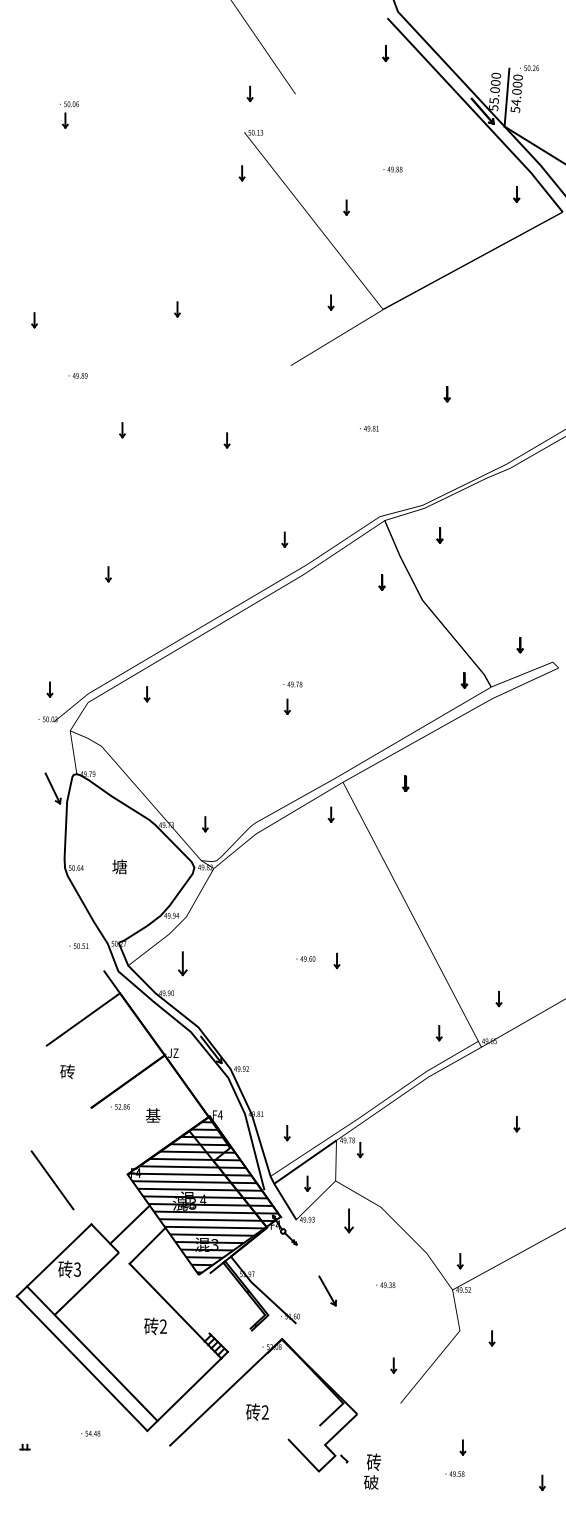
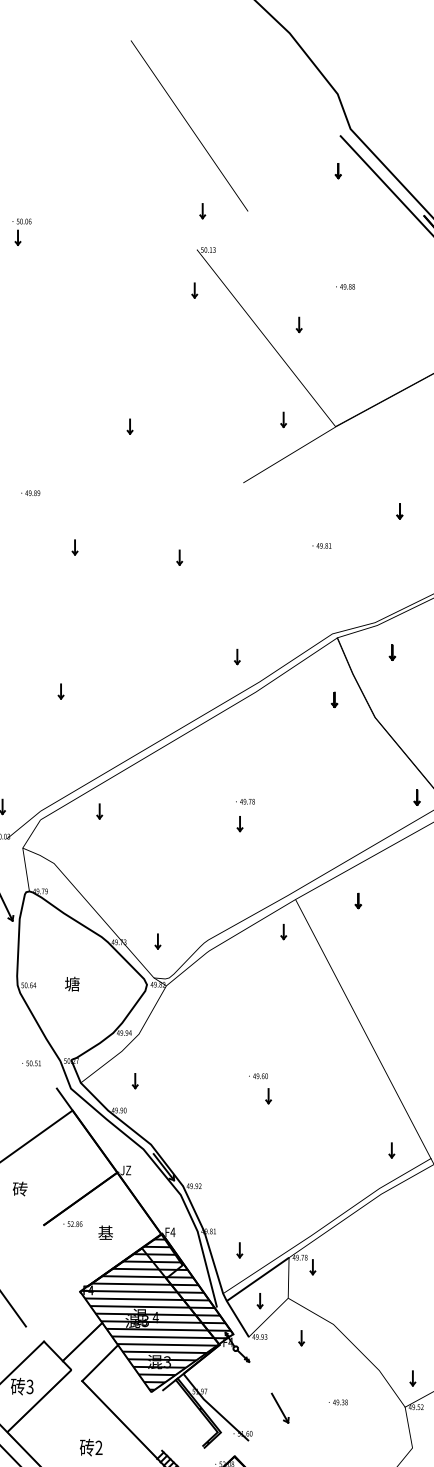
part: (336, 960) -> (268, 1095), moved
part: (182, 963) -> (135, 1080), size x0.62
part: (348, 1220) -> (301, 1337), size x0.62
text: (155, 1326) -> (91, 1447), moved

